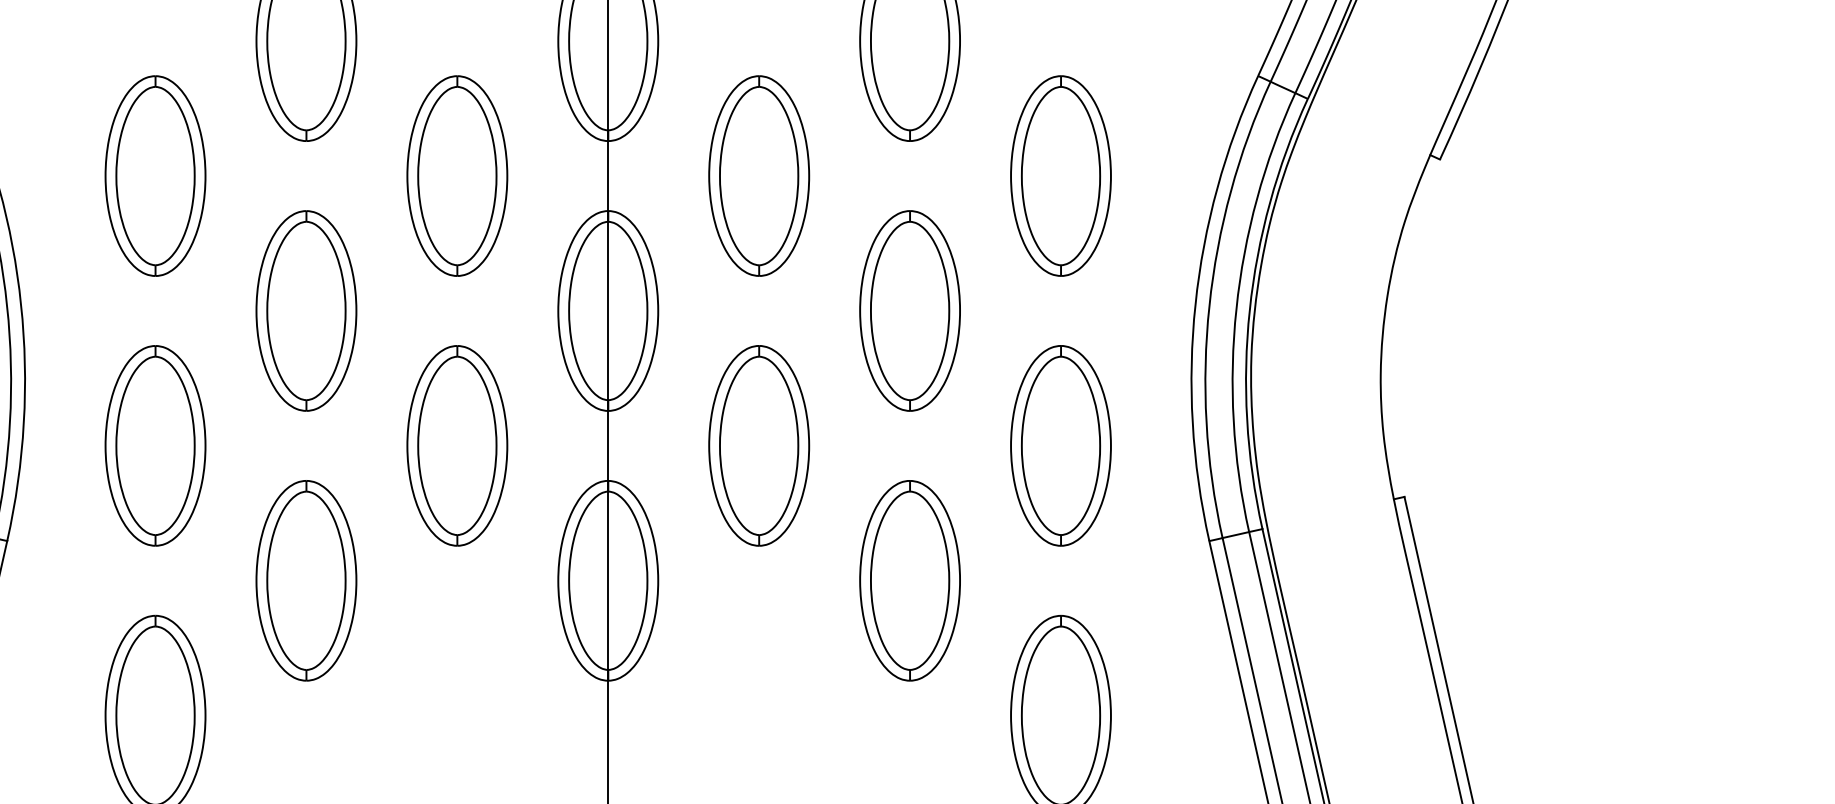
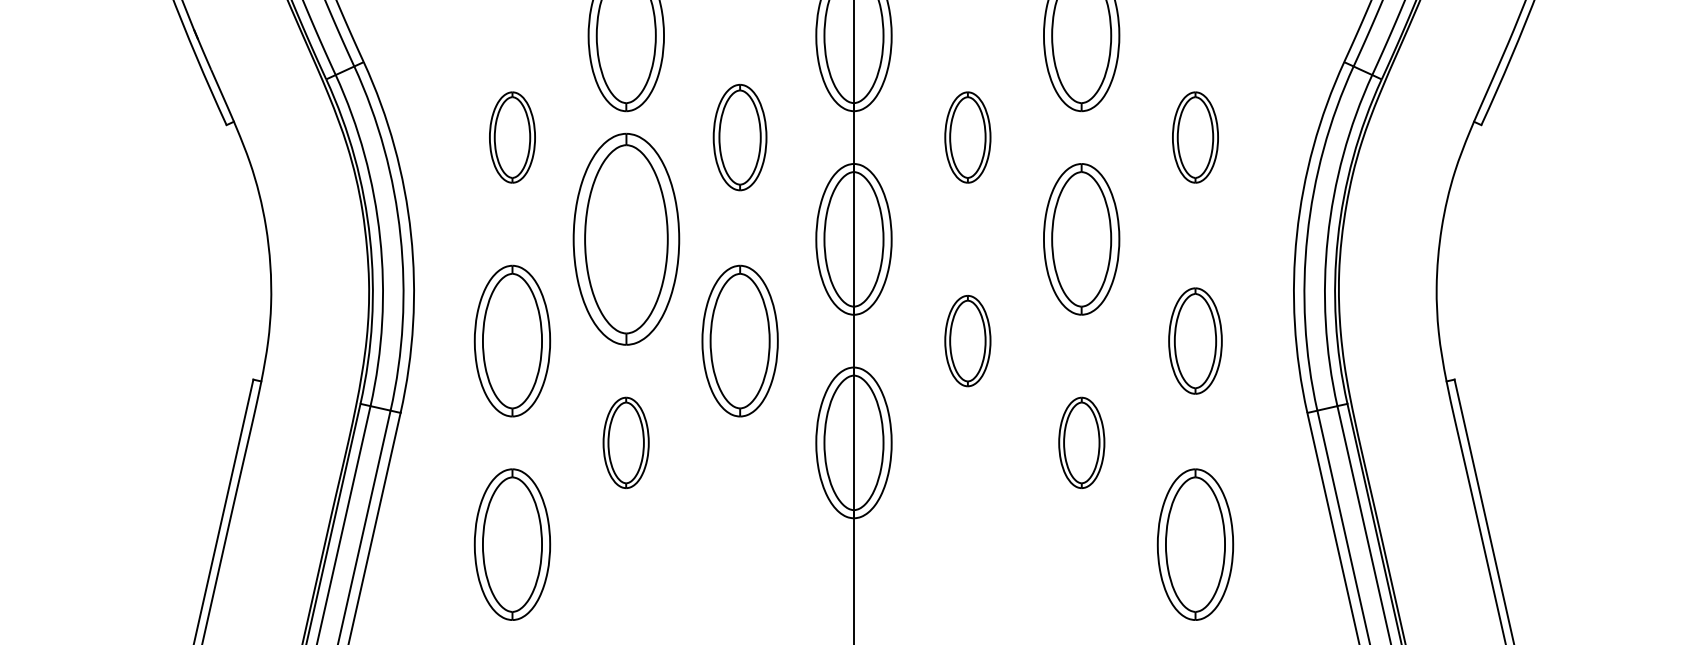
part: (155, 175) -> (512, 137), size x0.6
part: (456, 175) -> (739, 137), size x0.7
part: (758, 175) -> (967, 137), size x0.6
part: (1061, 175) -> (1195, 137), size x0.6
part: (305, 311) -> (625, 239), size x1.4
part: (758, 445) -> (967, 340), size x0.6
part: (1061, 445) -> (1195, 340), size x0.7
part: (305, 580) -> (625, 442), size x0.6
part: (909, 580) -> (1081, 442), size x0.6

